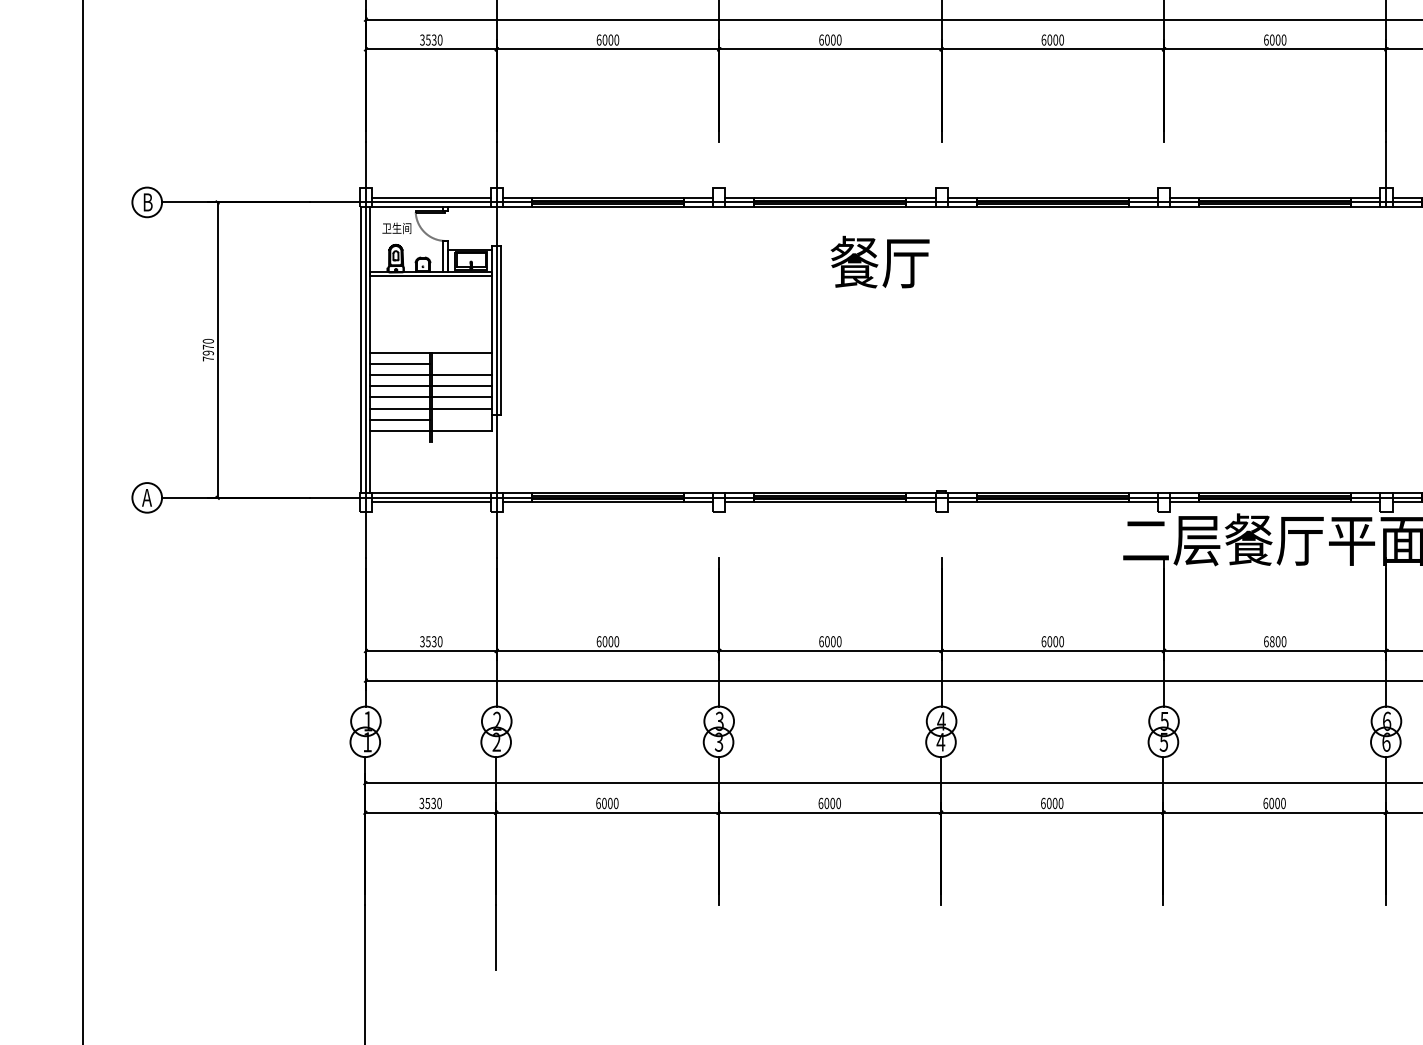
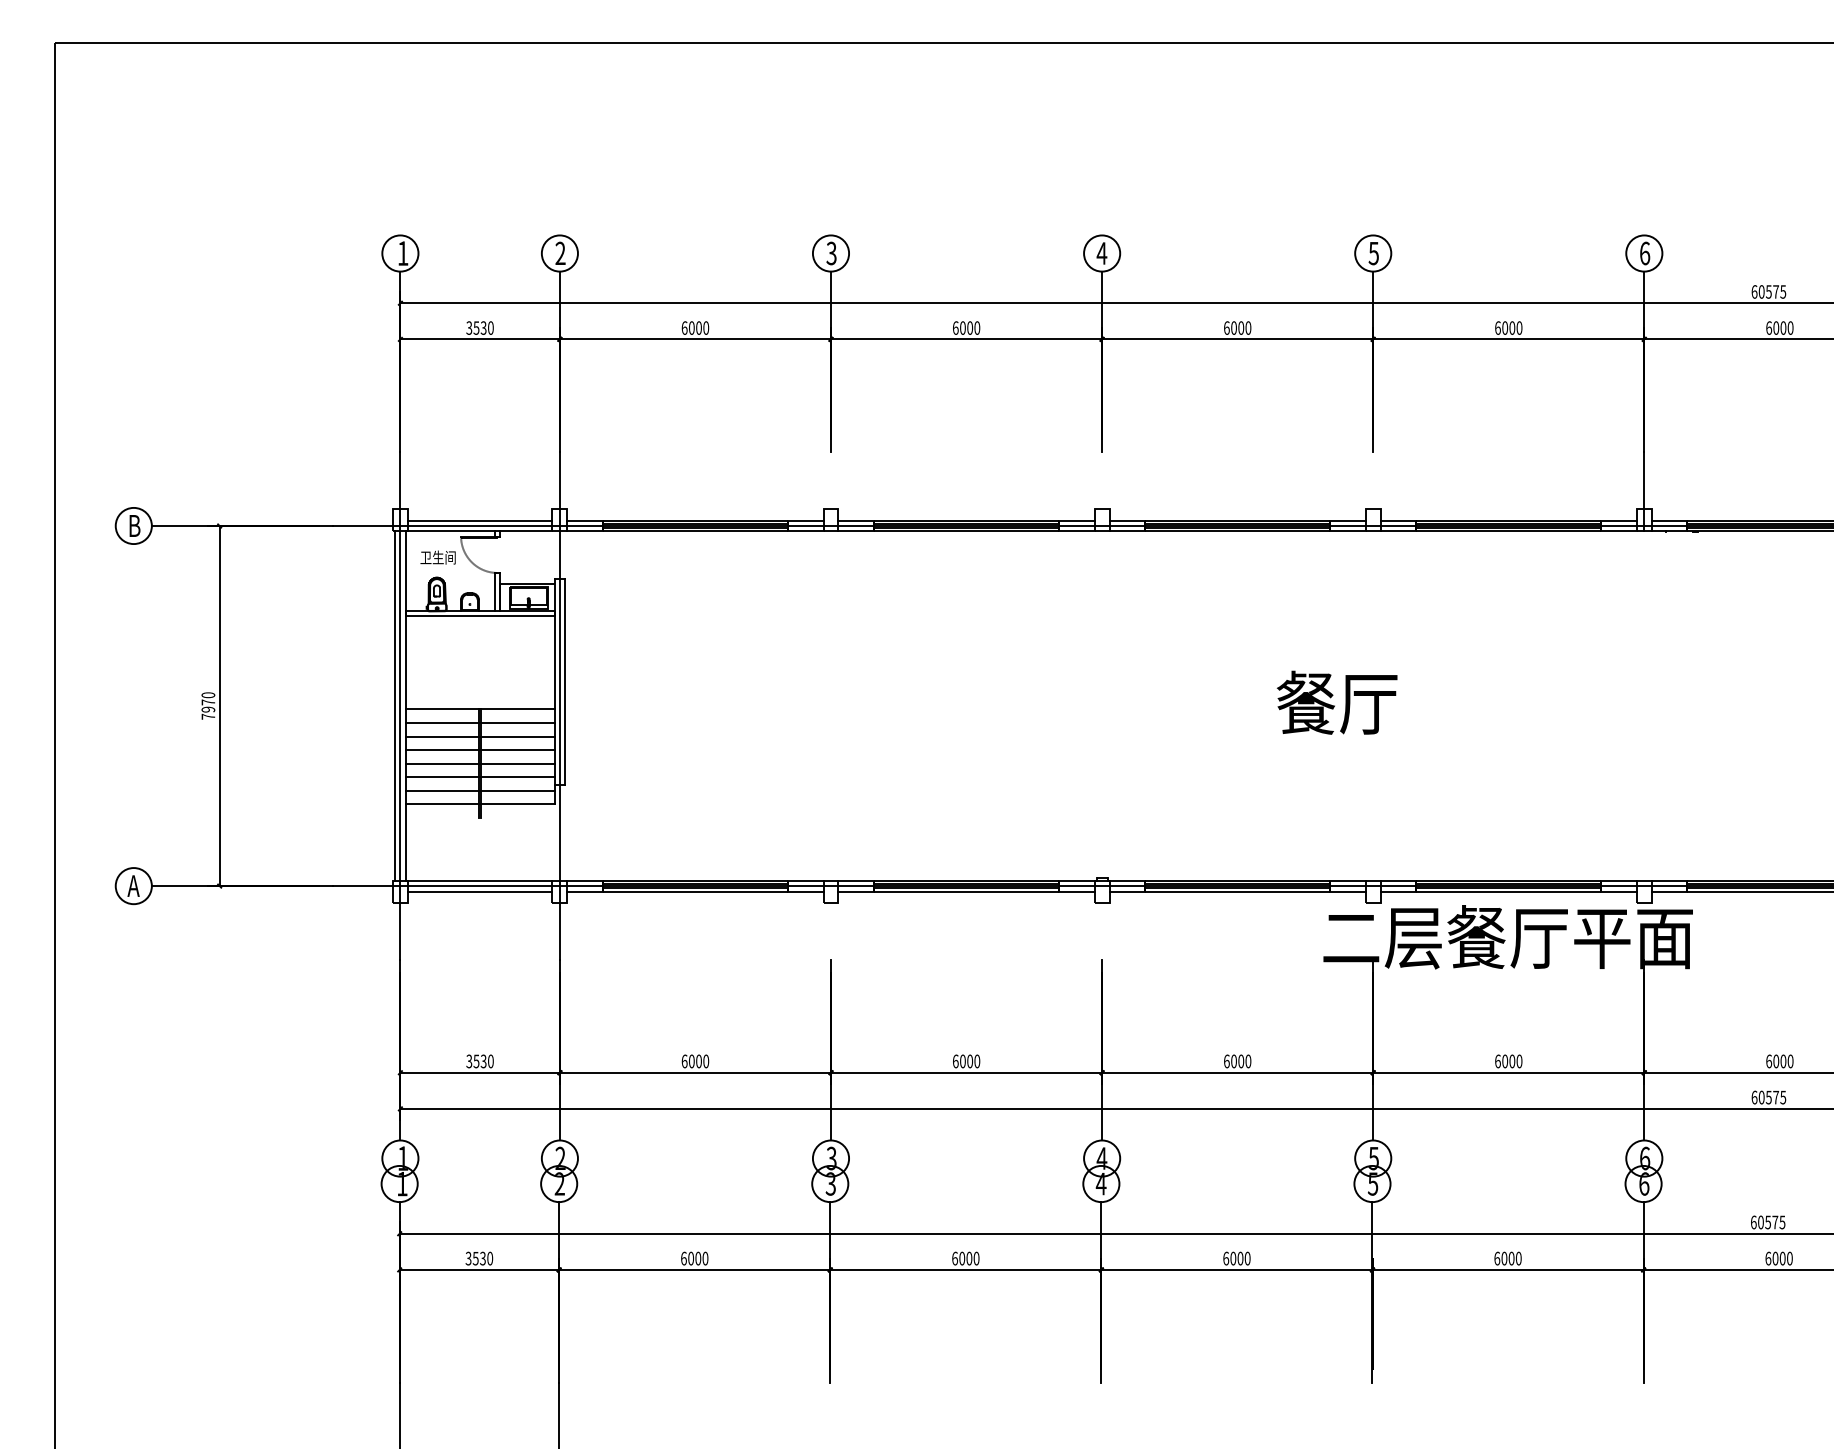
text: (879, 261) -> (1336, 702), moved
line: (461, 364) -> (517, 723), added
line: (461, 419) -> (517, 790), added
text: (1272, 641) -> (1505, 1061), 6800 -> 6000

